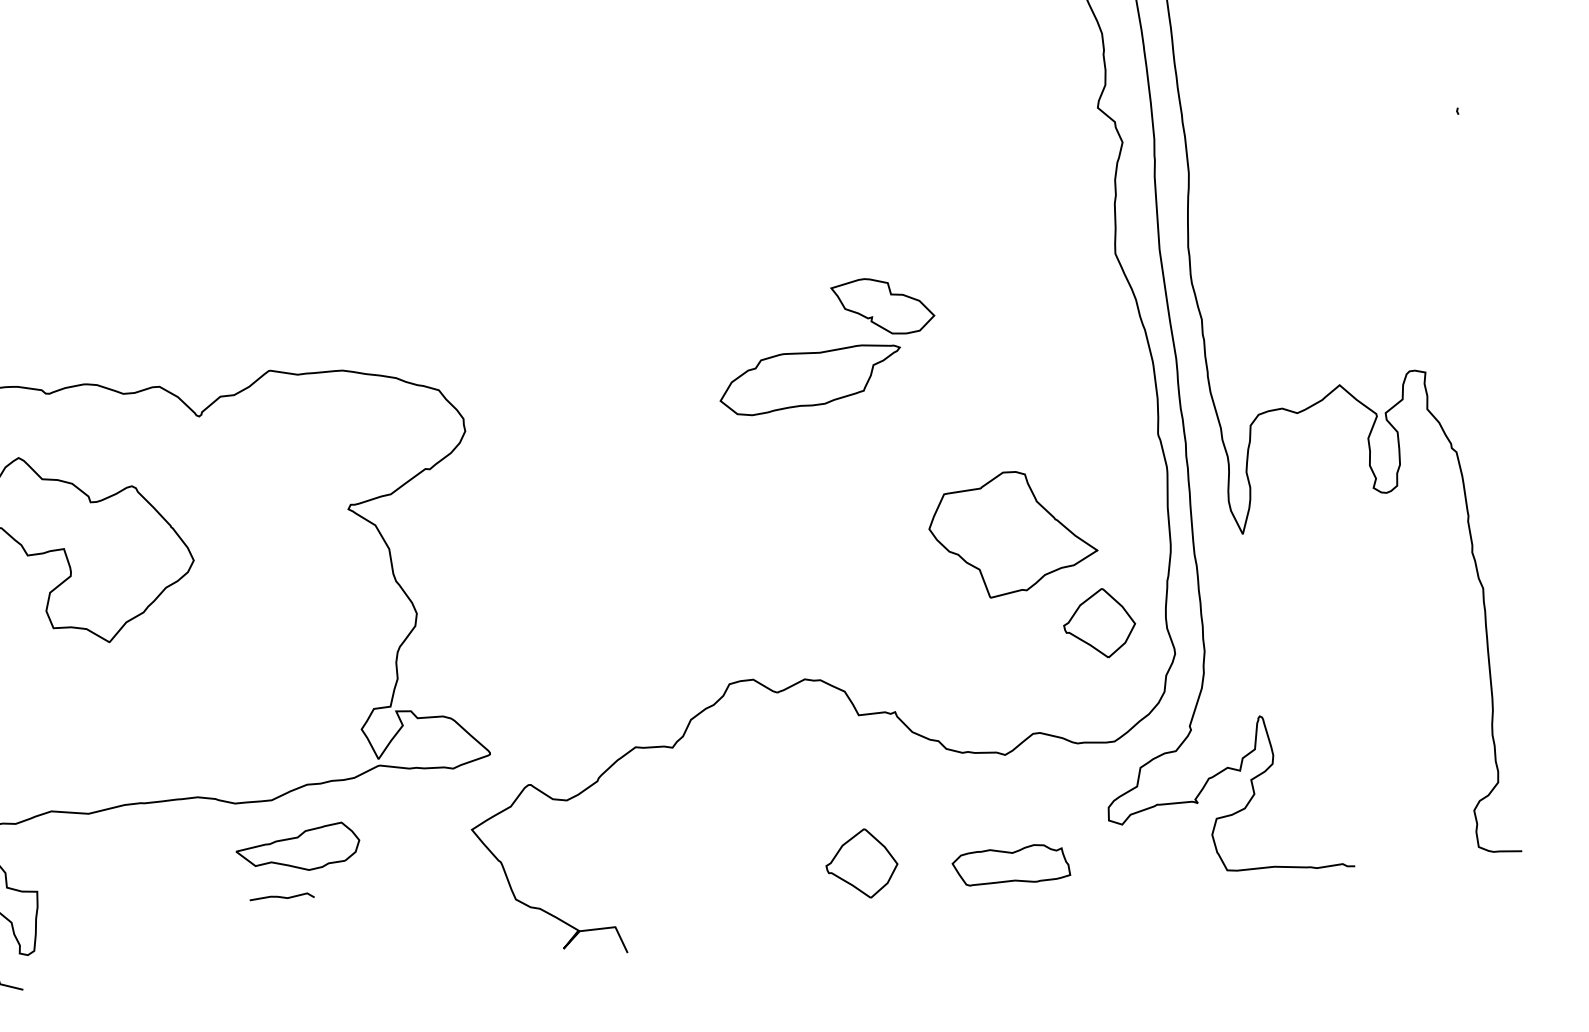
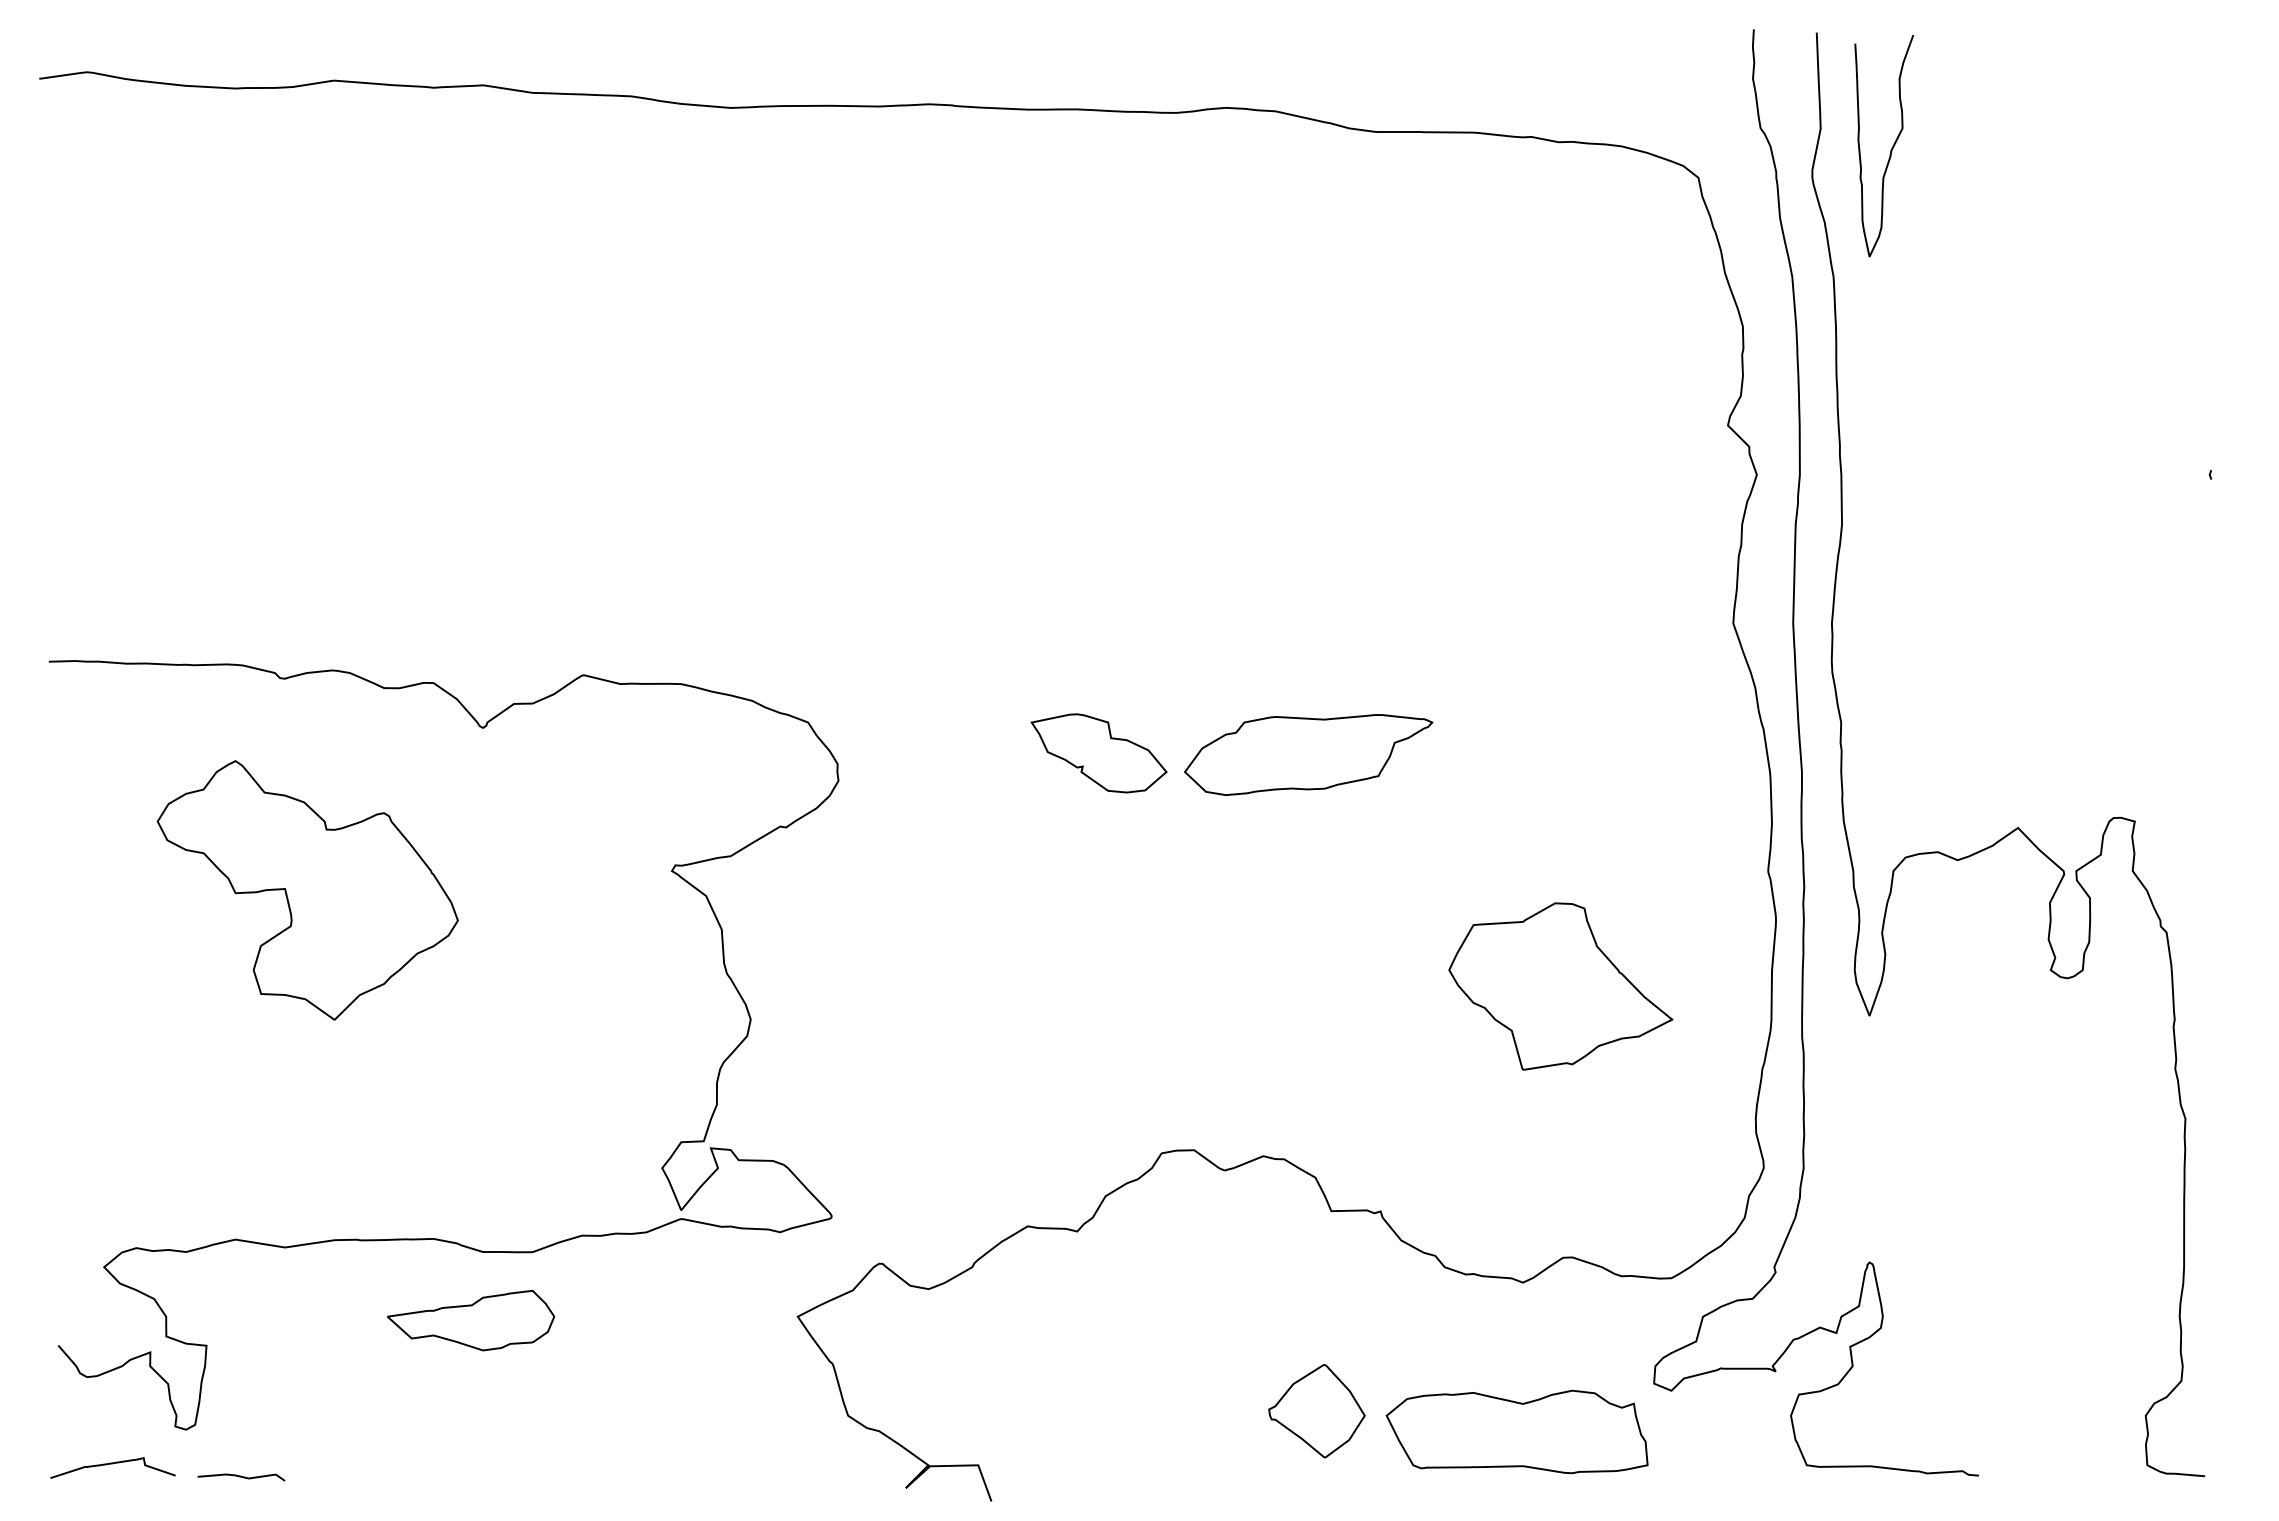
part: (882, 306) -> (1098, 753), moved
part: (1099, 623) -> (1665, 1118), removed
part: (298, 848) -> (471, 1320), moved
part: (1010, 865) -> (1516, 1431), size x1.67
curve: (282, 897) -> (241, 1477), moved

